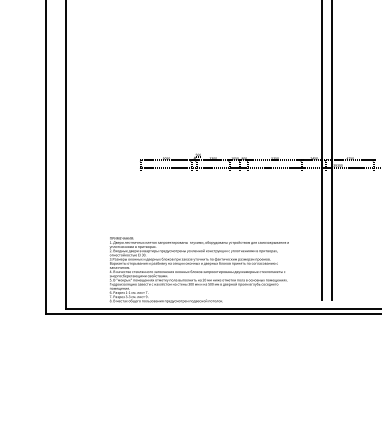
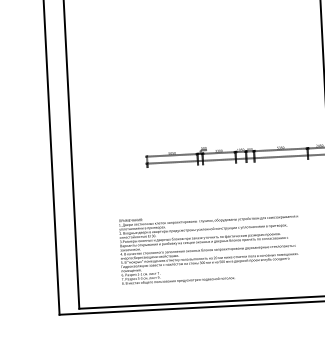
text: (198, 269) -> (209, 247), moved

